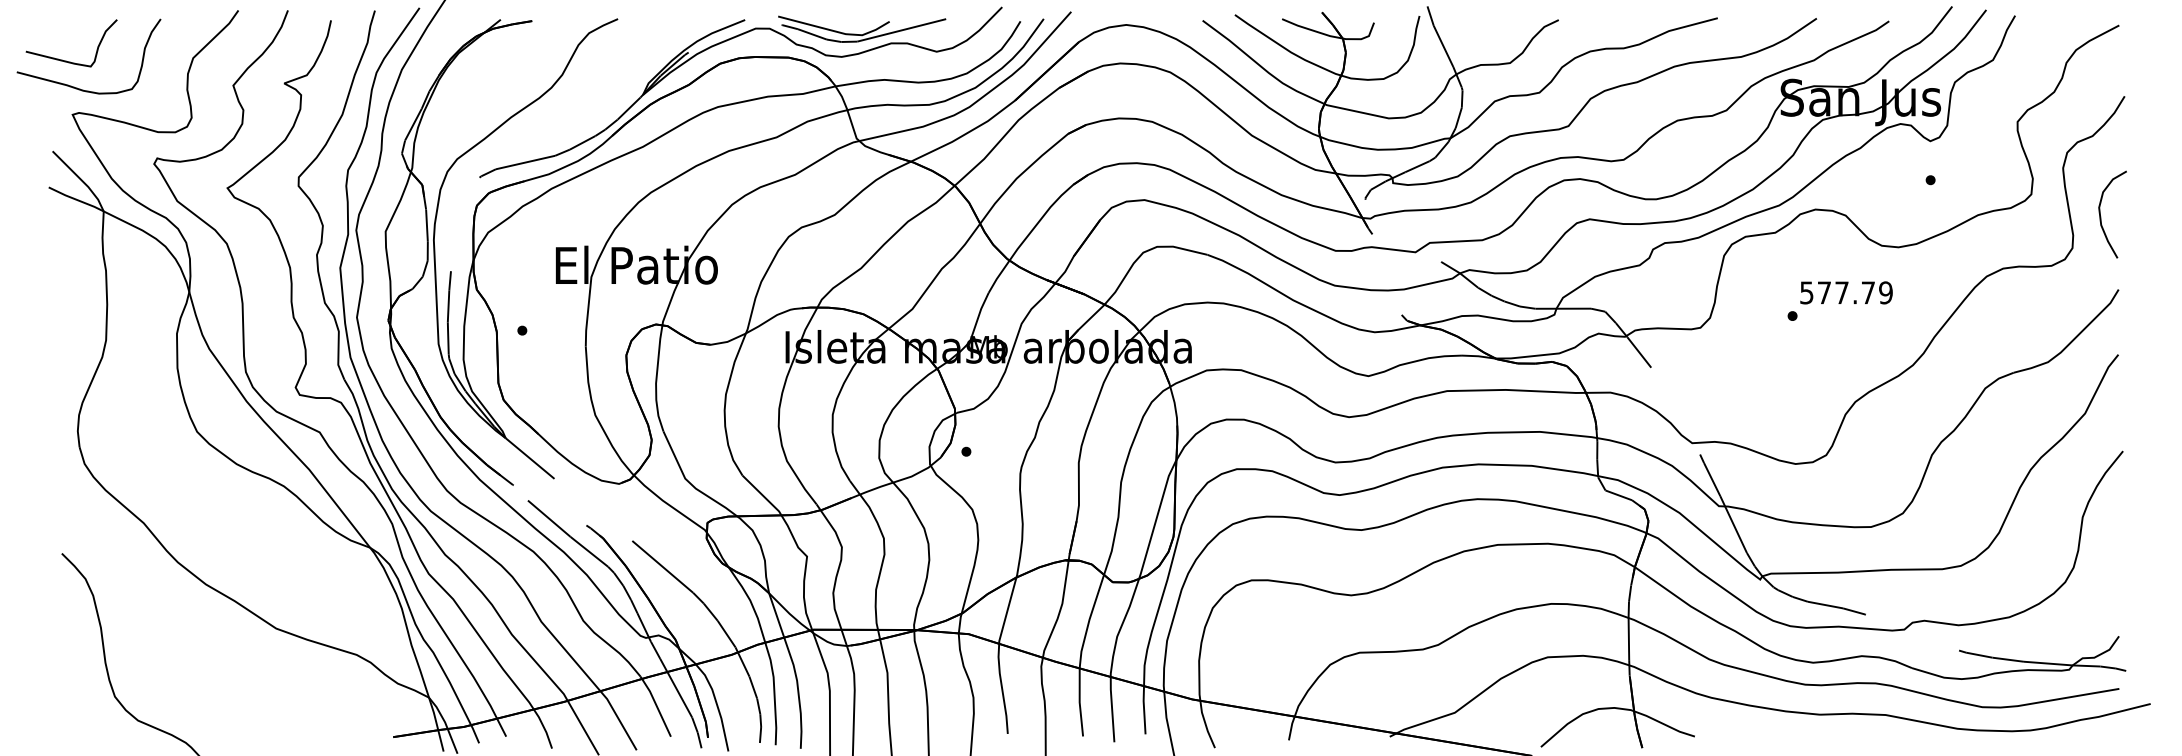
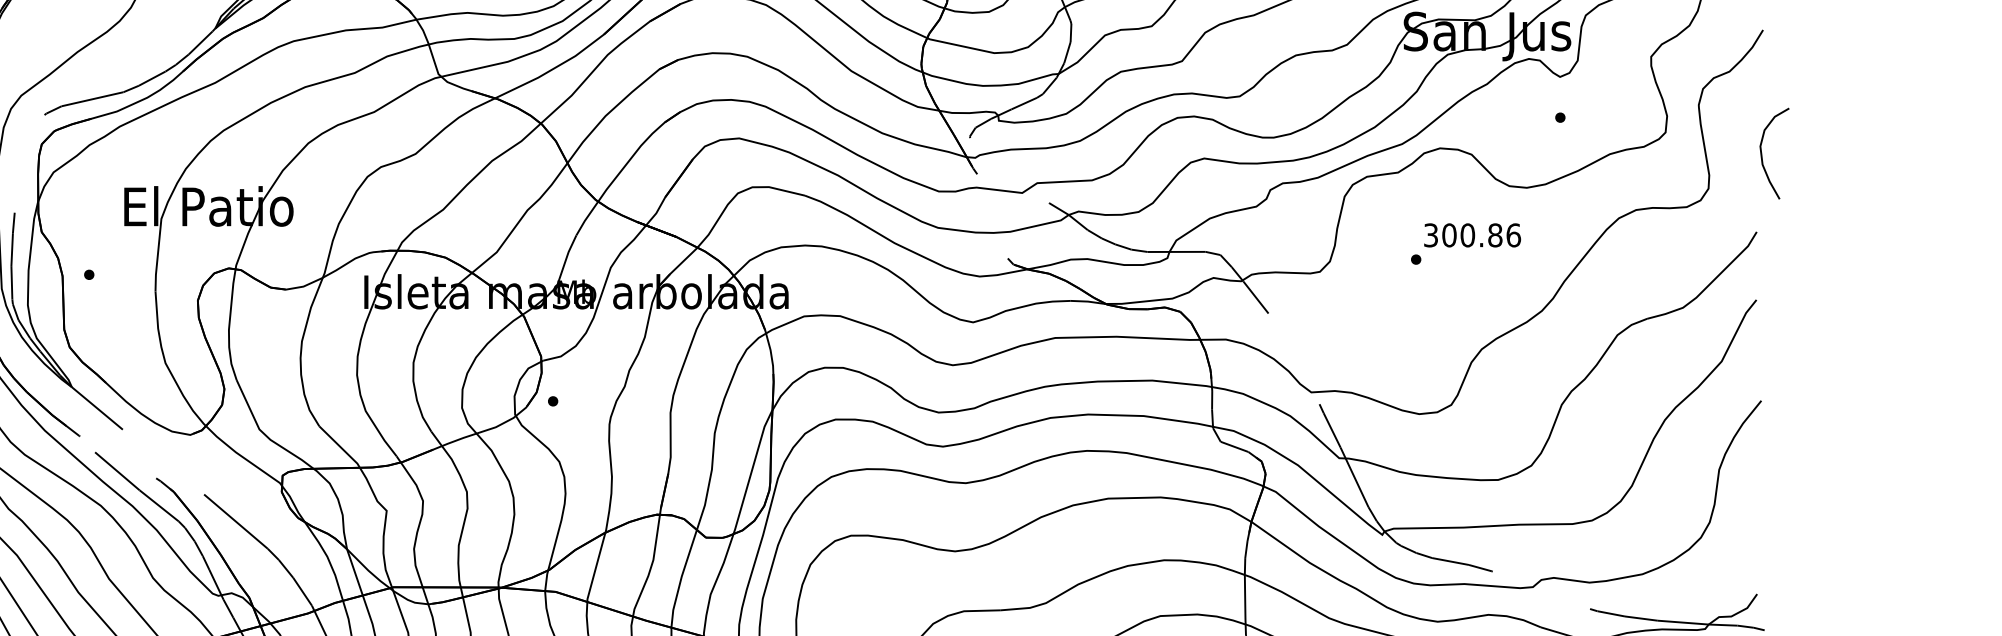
curve: (2101, 216) -> (1762, 155), moved
text: (1846, 292) -> (1472, 234), 577.79 -> 300.86

